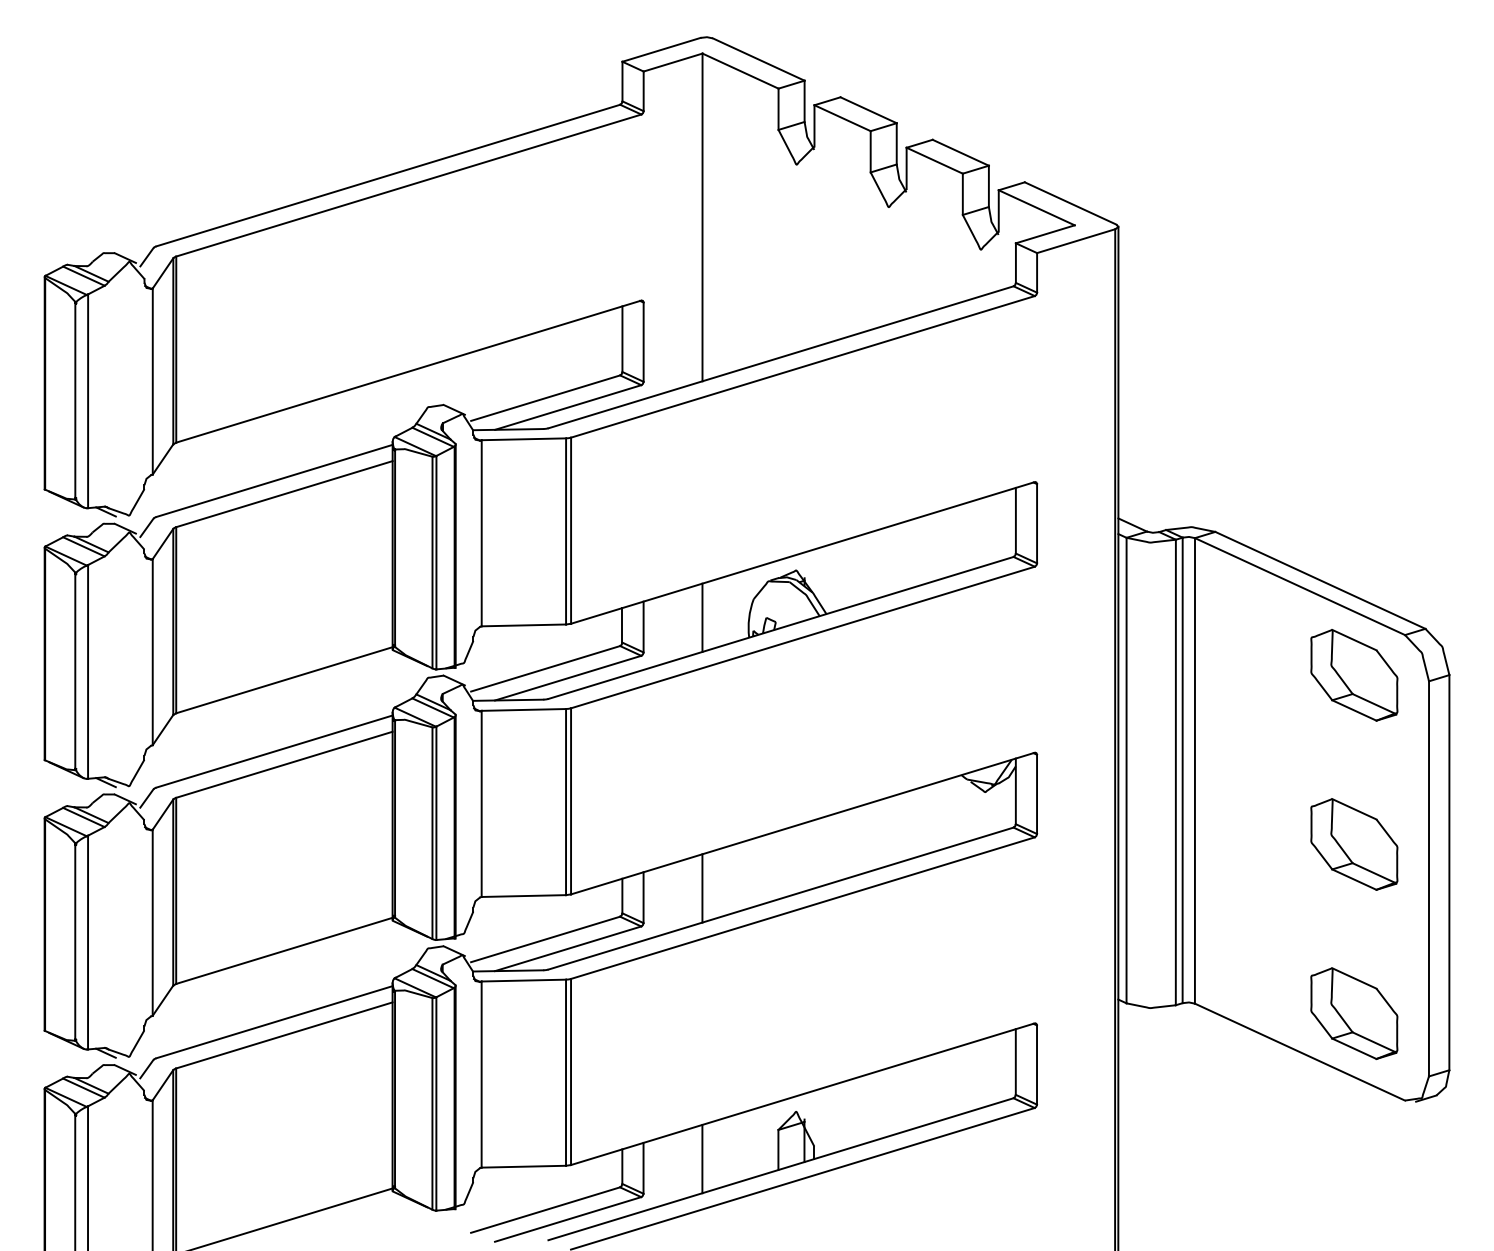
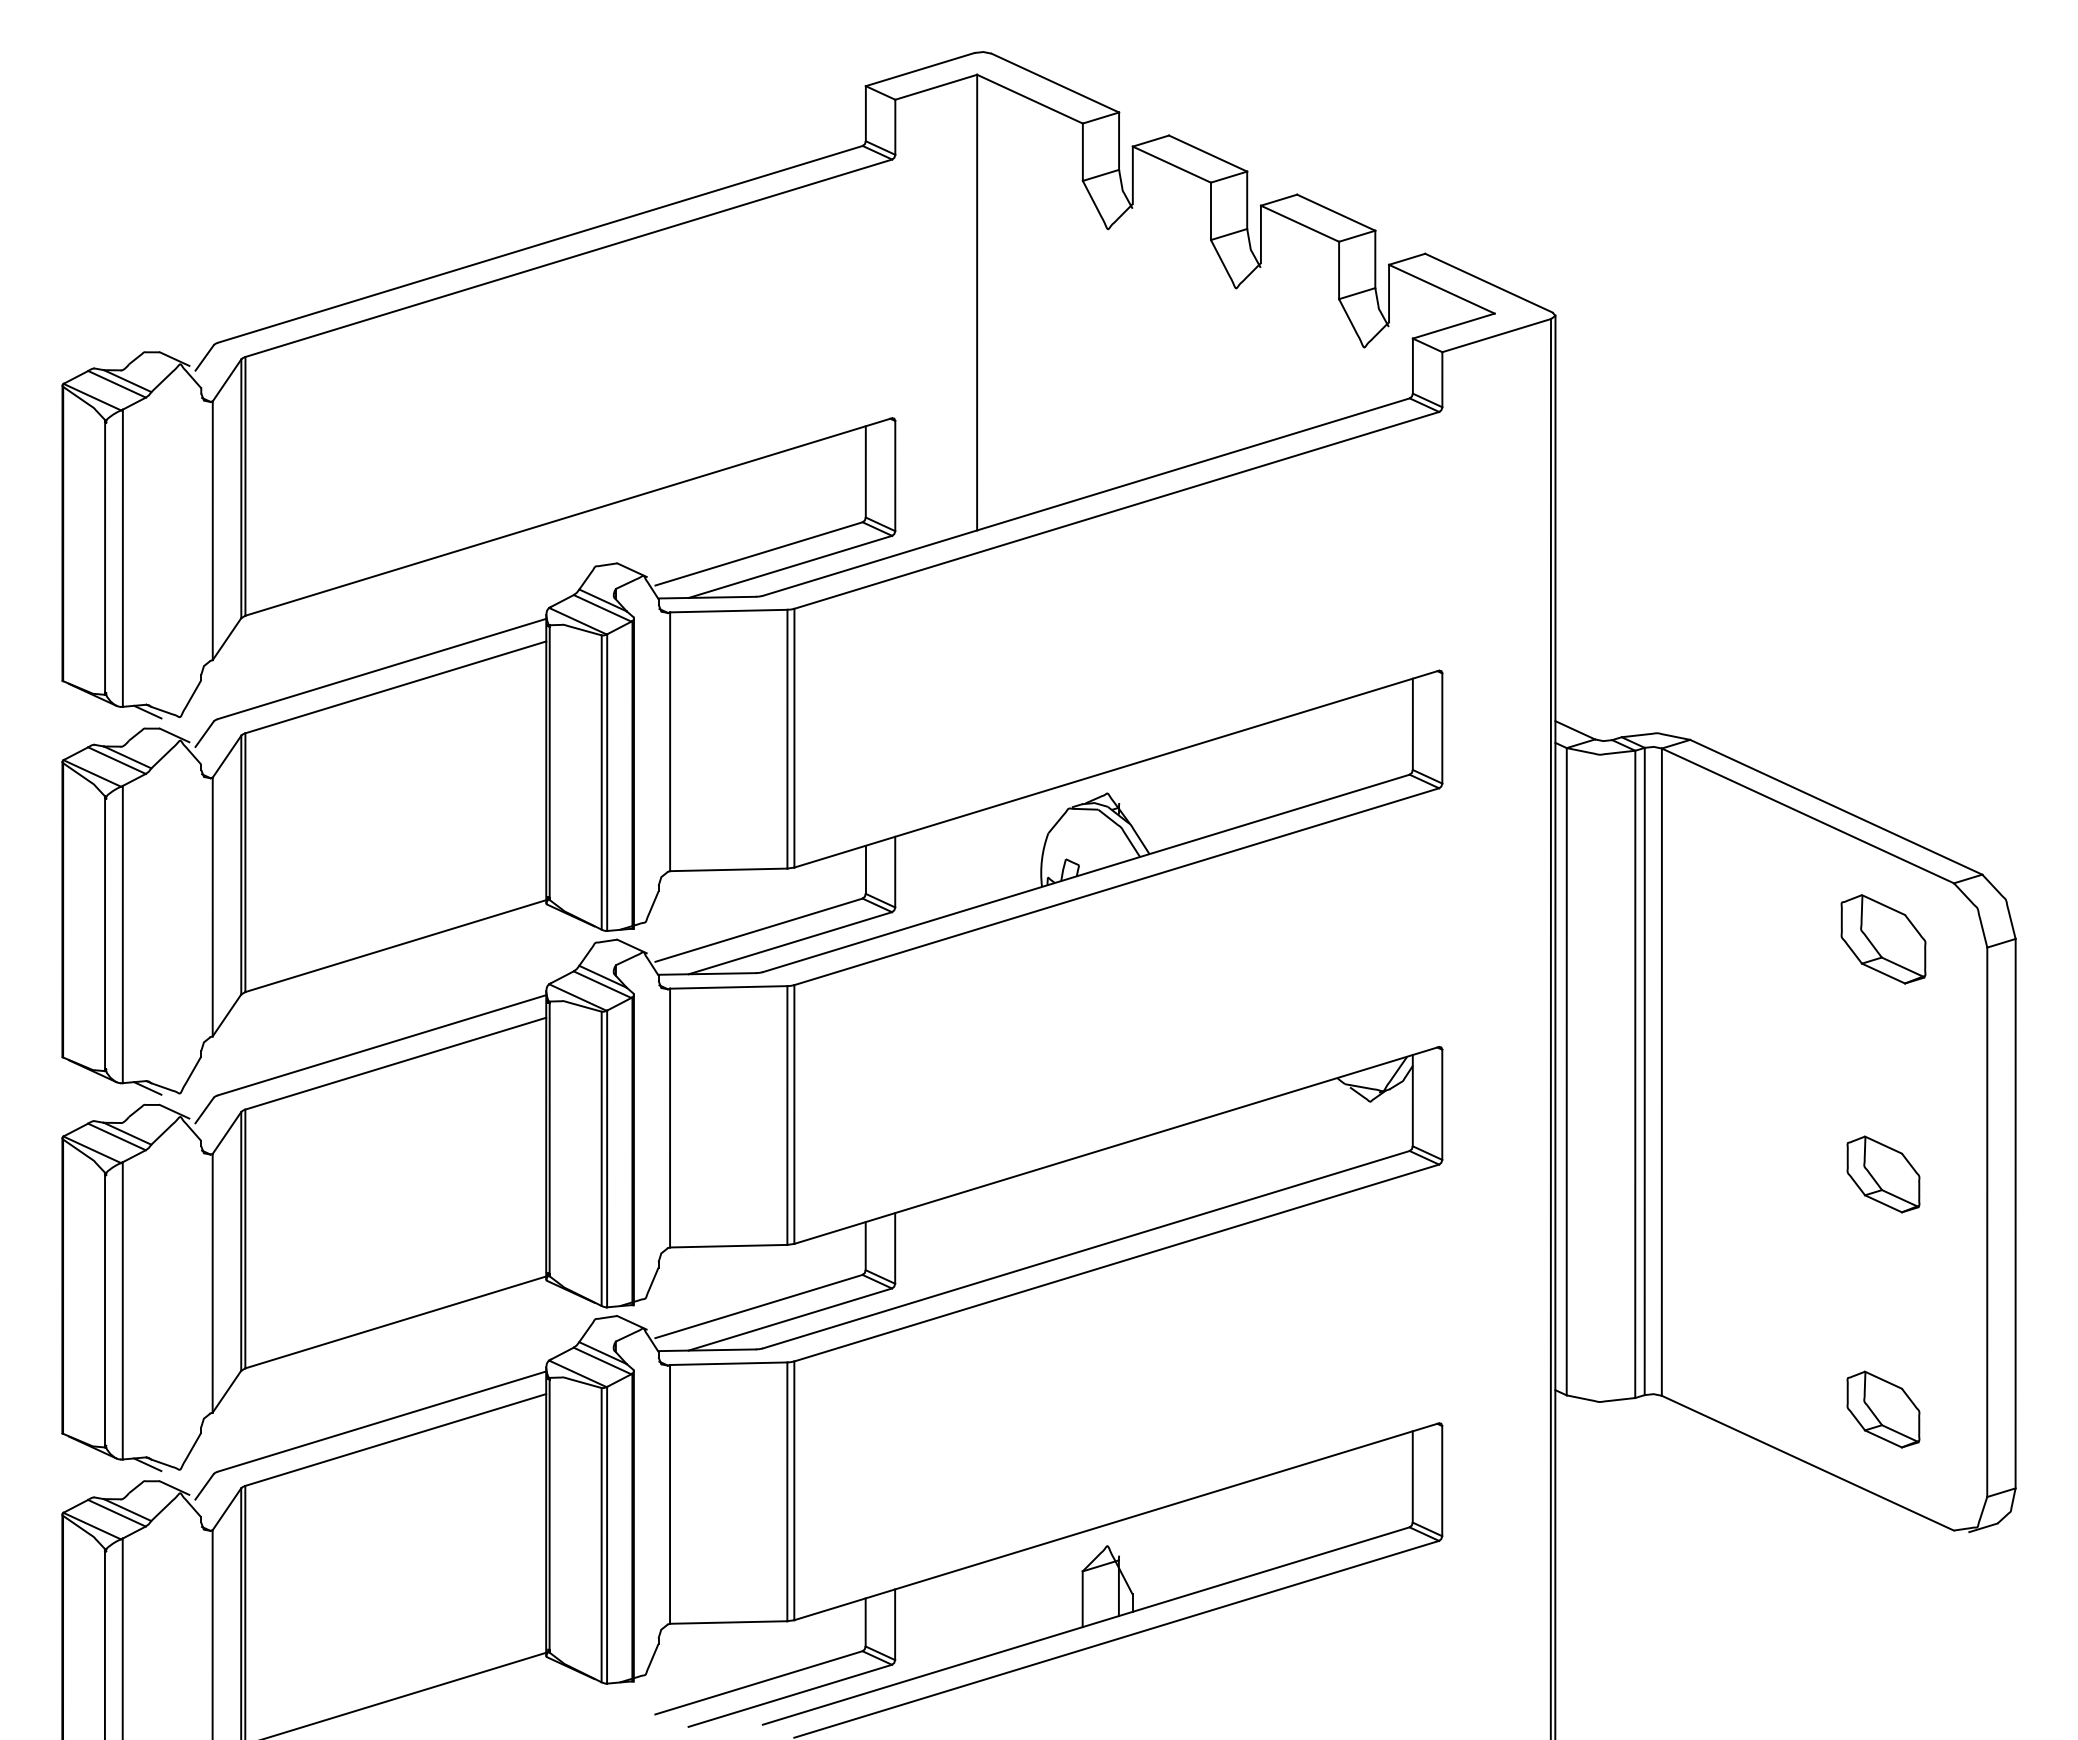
line: (702, 617) -> (977, 858), removed
part: (1354, 675) -> (1883, 939), size x0.7
part: (1354, 844) -> (1883, 1174), size x0.6
line: (702, 888) -> (977, 1235), removed
part: (1354, 1013) -> (1883, 1409), size x0.6
line: (702, 1158) -> (976, 1611), removed

